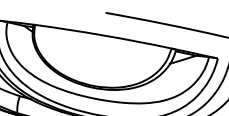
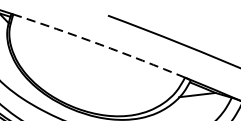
arc: (103, 35) -> (99, 44), solid -> dashed

